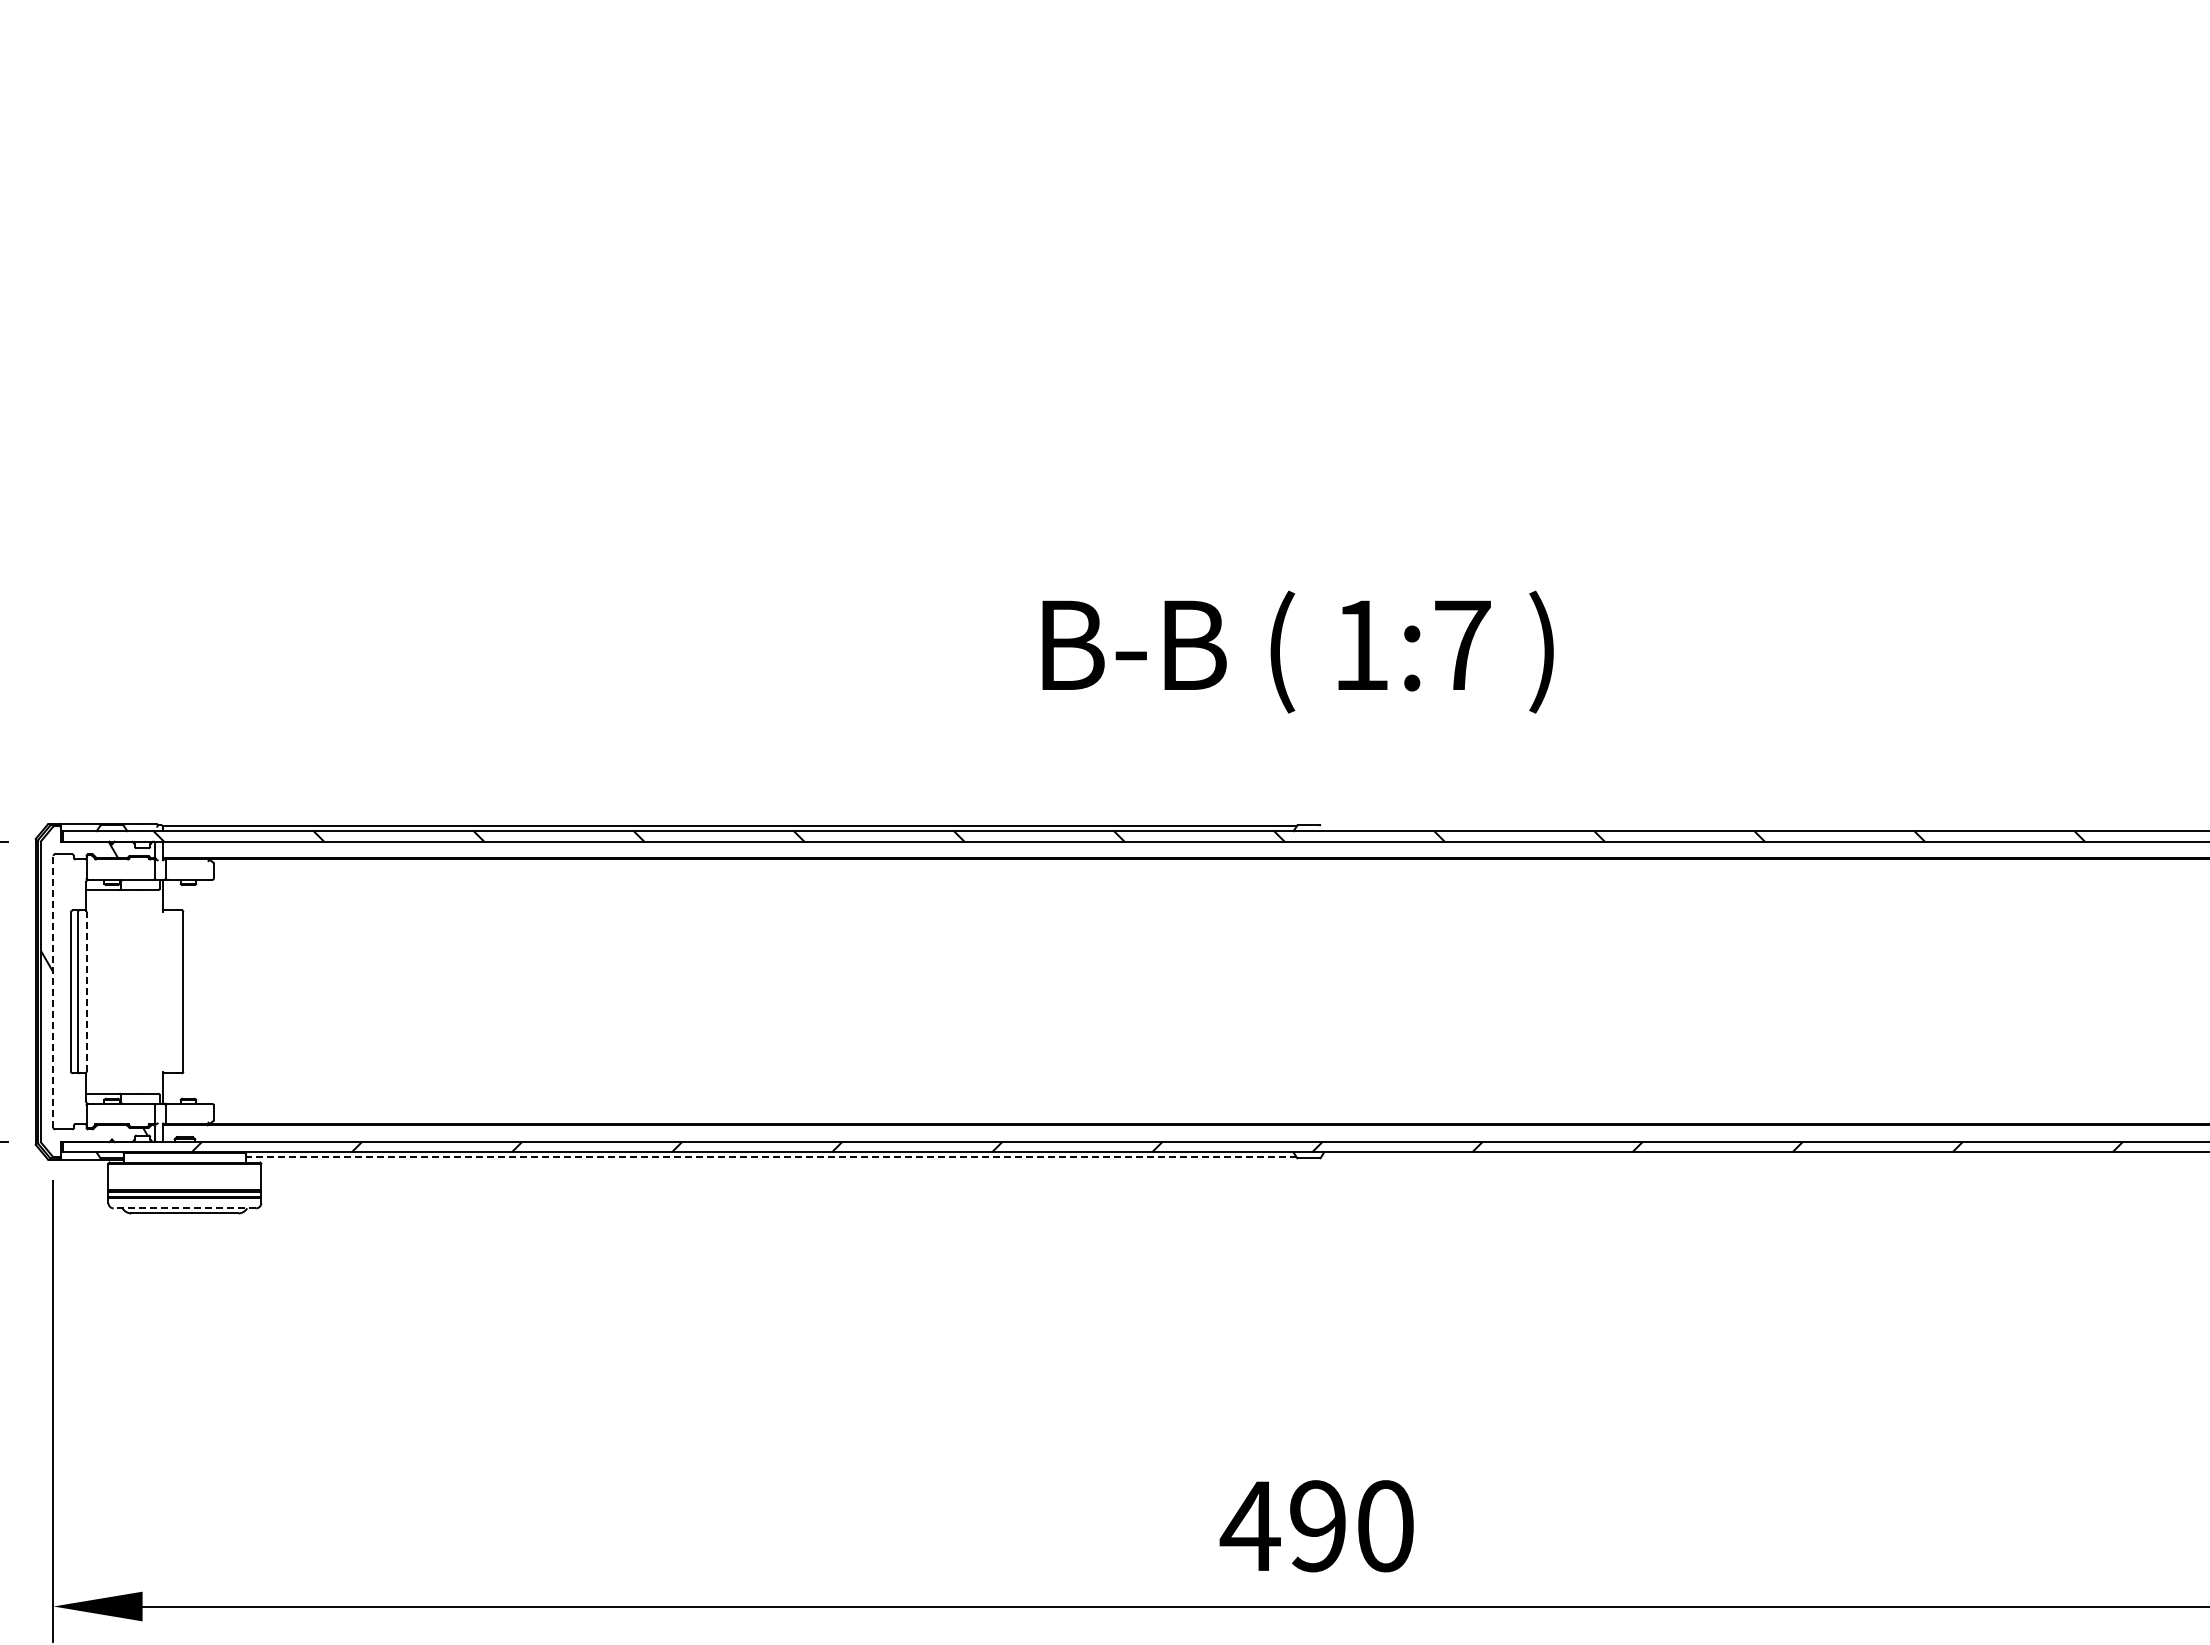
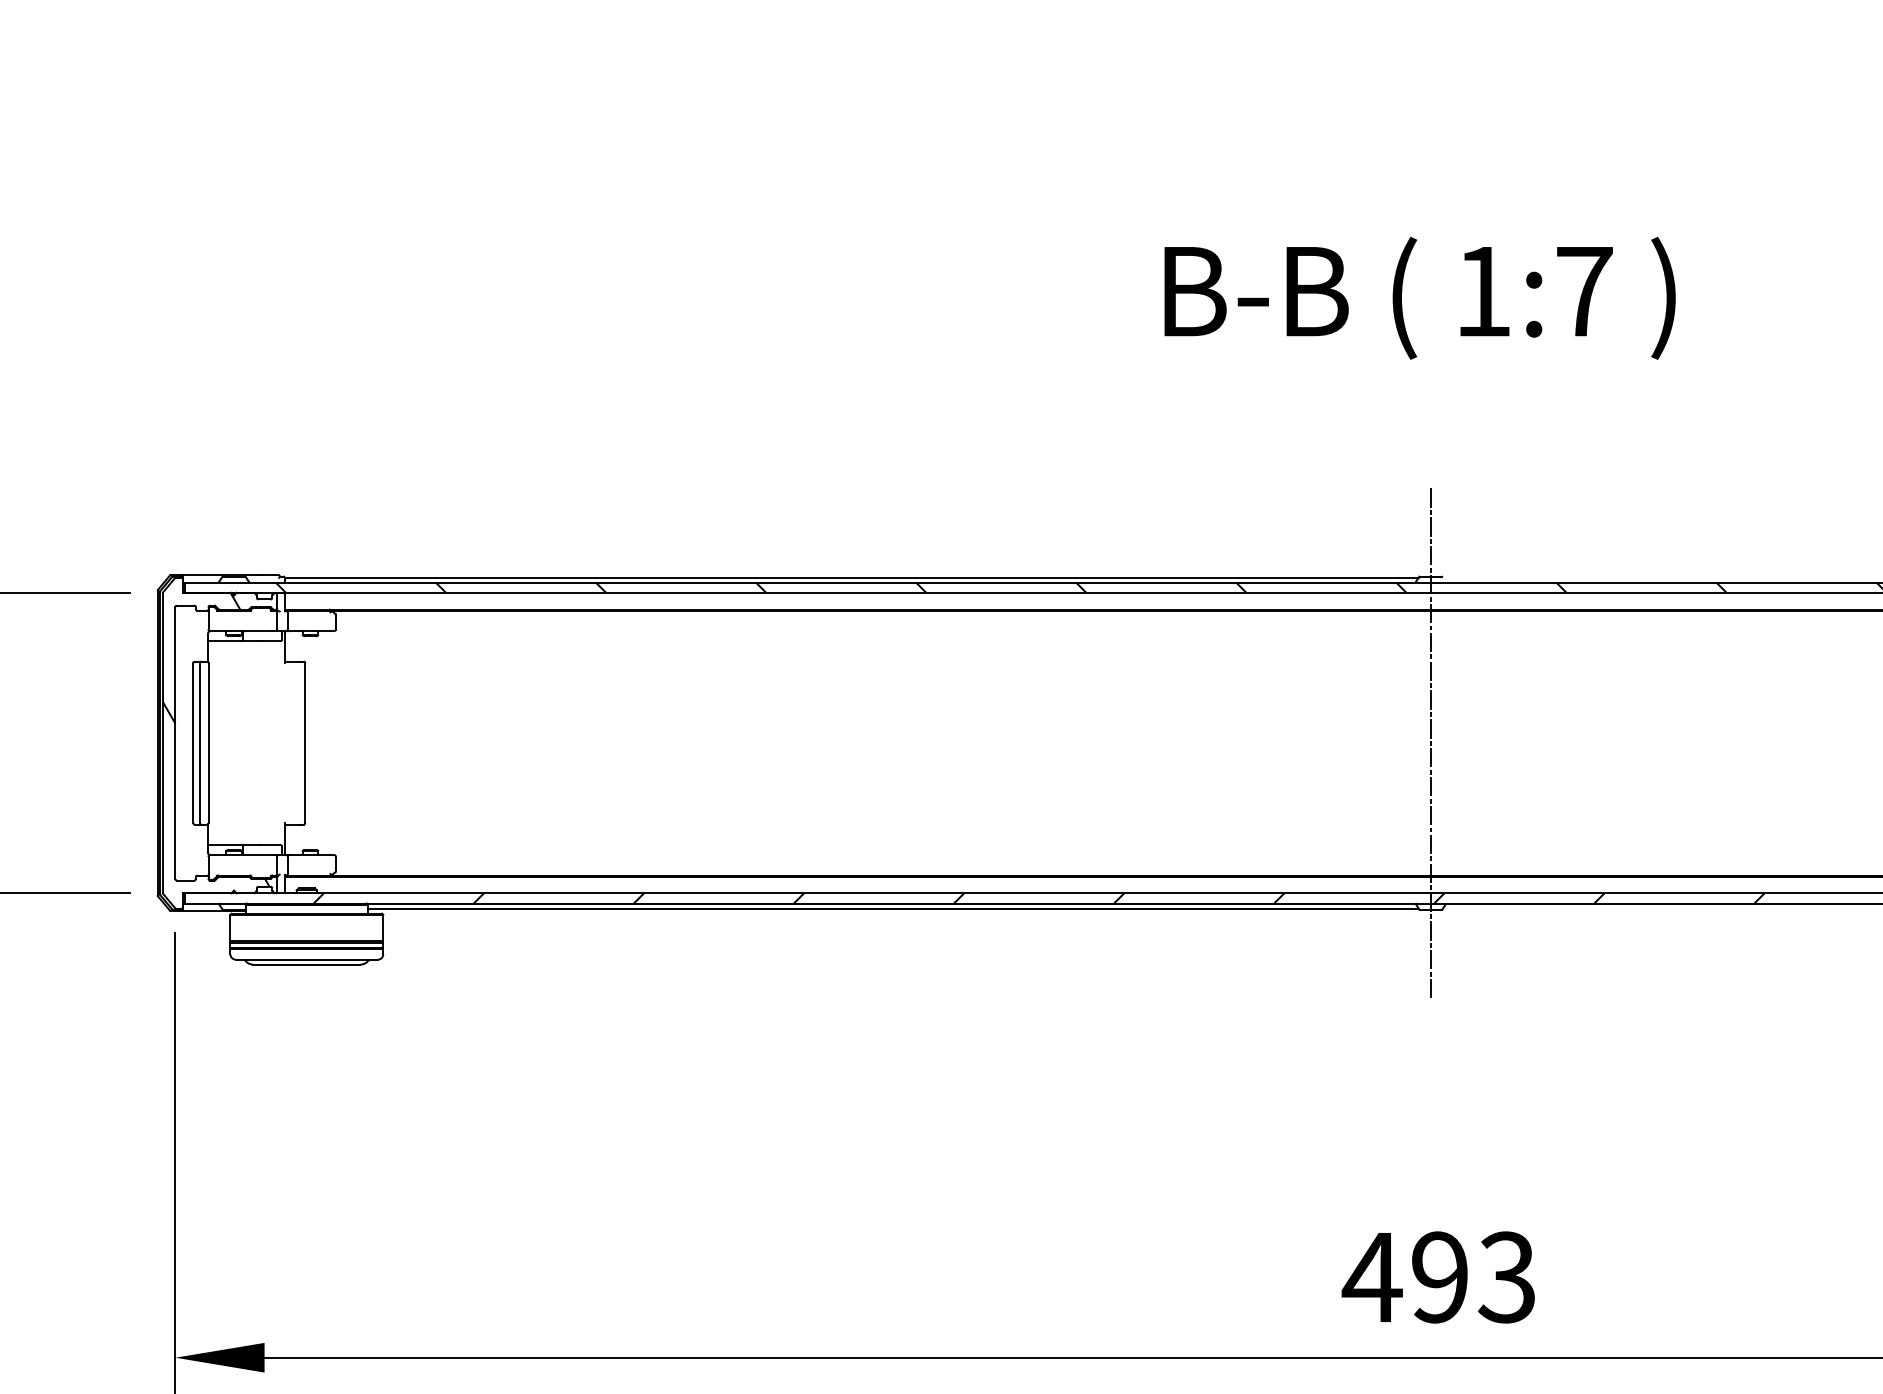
text: (1297, 651) -> (1419, 297), moved
line: (53, 991) -> (175, 742), dashed -> solid
line: (86, 991) -> (208, 742), dashed -> solid
line: (1308, 991) -> (1430, 742), added
line: (770, 1157) -> (892, 908), dashed -> solid
line: (184, 1208) -> (306, 959), dashed -> solid
text: (1384, 1526) -> (1506, 1277), 490 -> 493

